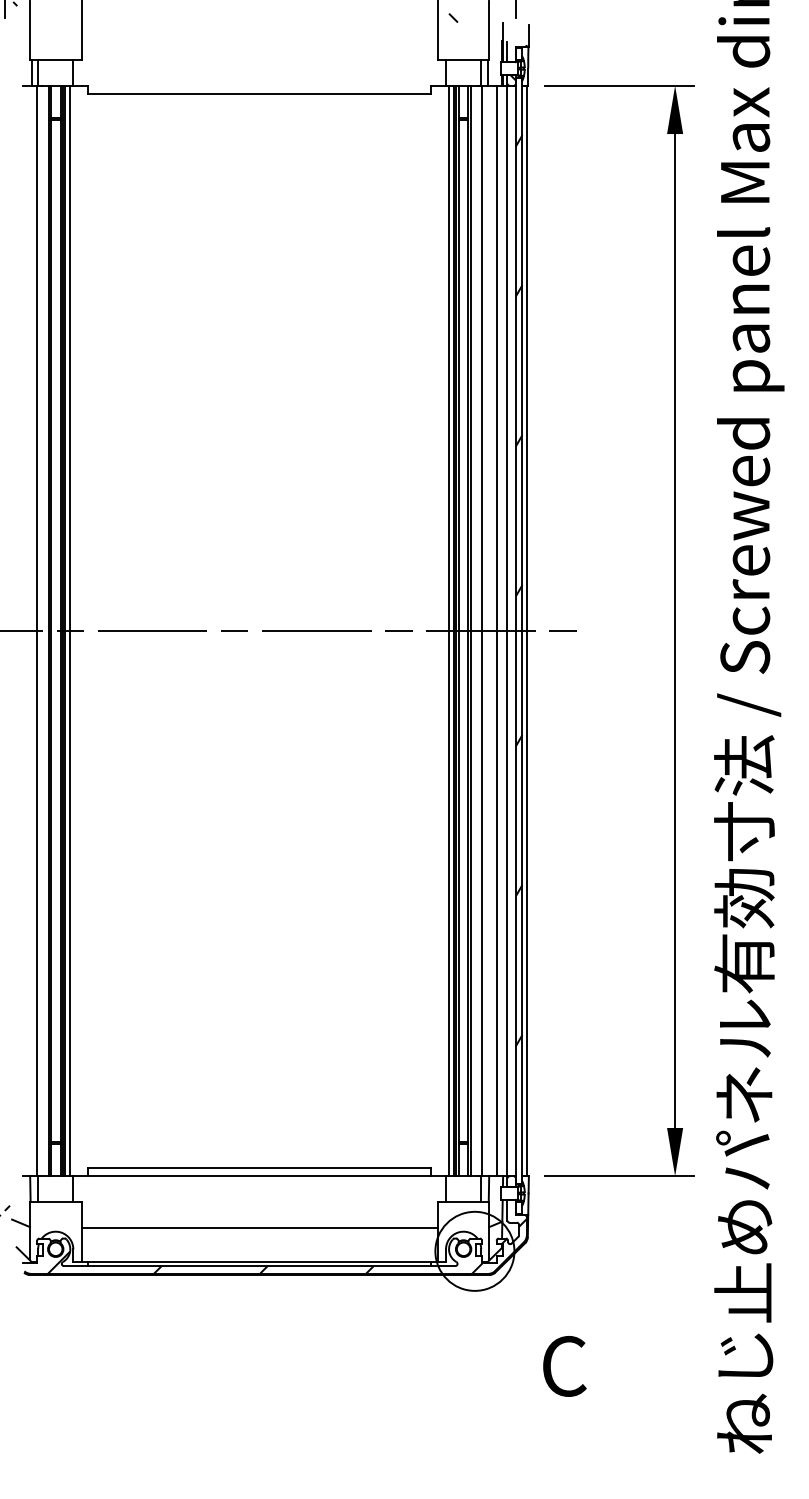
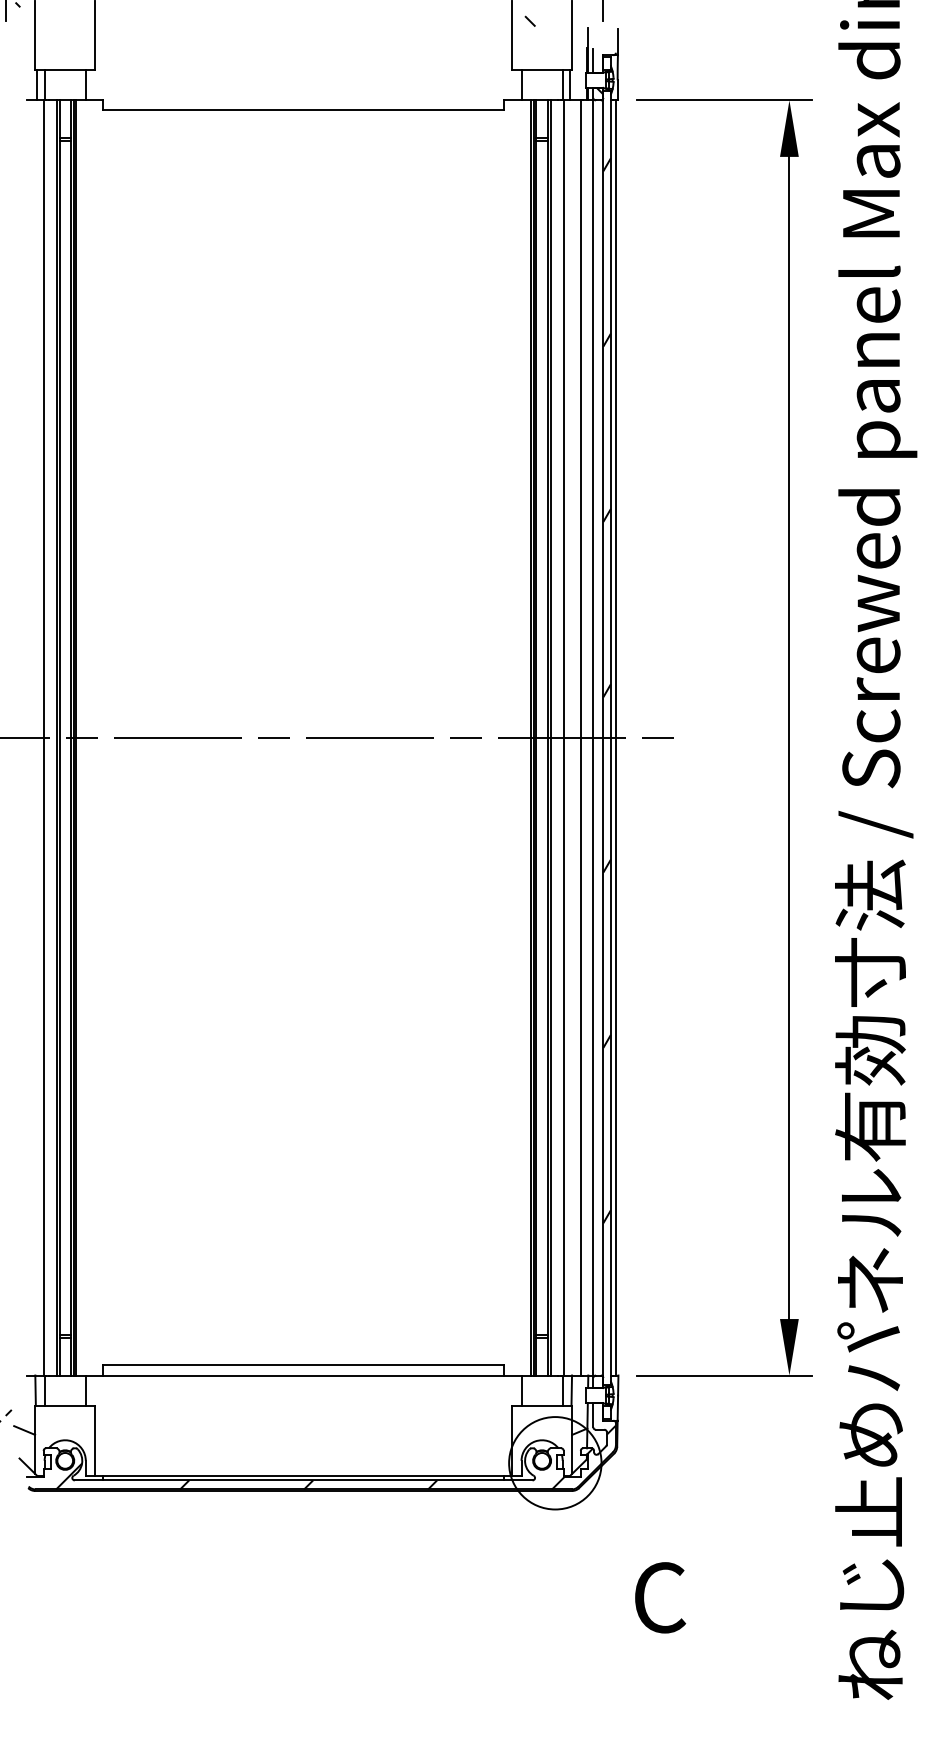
line: (70, 630) -> (82, 737), removed
line: (449, 630) -> (525, 737), removed
line: (259, 1227) -> (303, 1435), removed

